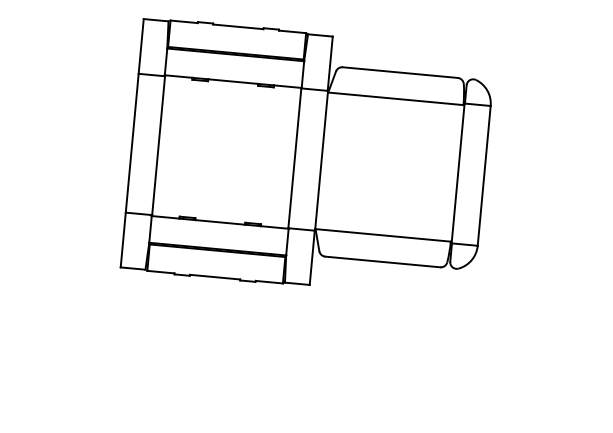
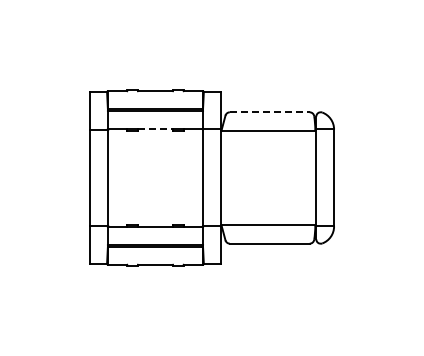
line: (399, 72) -> (269, 112), solid -> dashed
line: (233, 82) -> (155, 129), solid -> dashed

